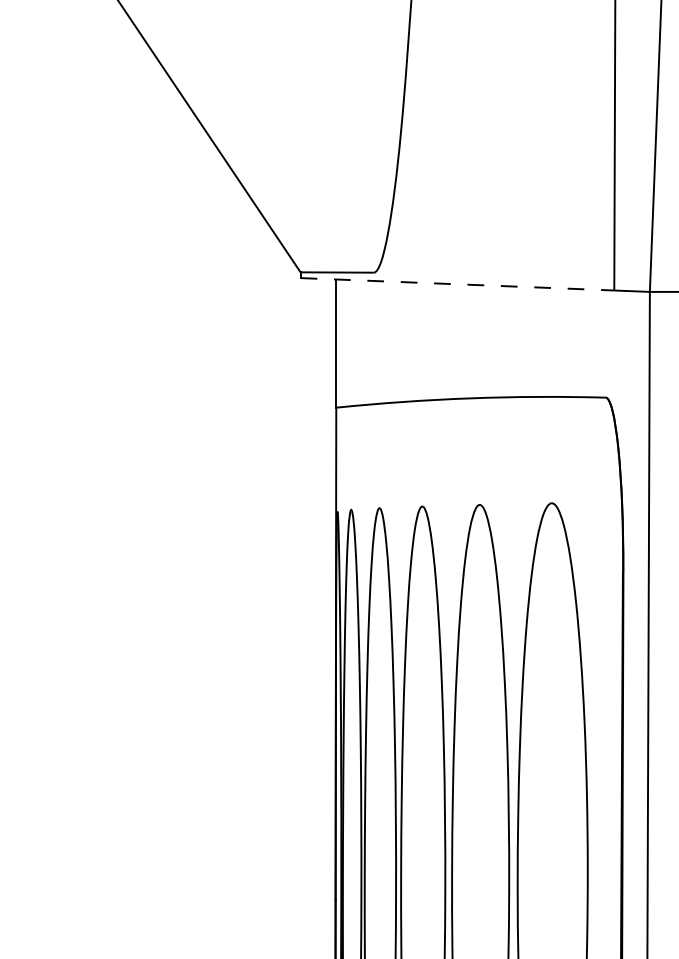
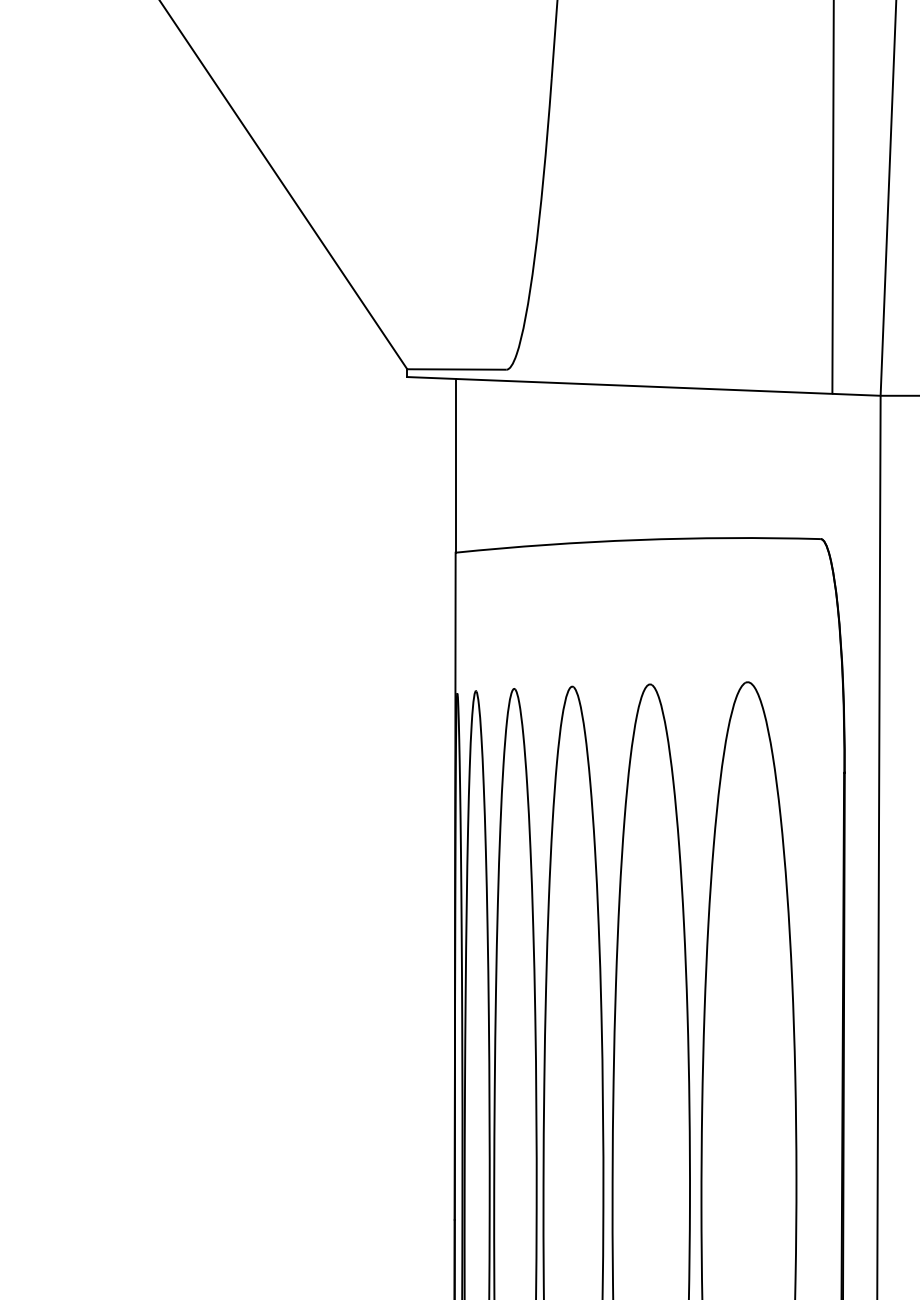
line: (457, 284) -> (619, 385), dashed -> solid

